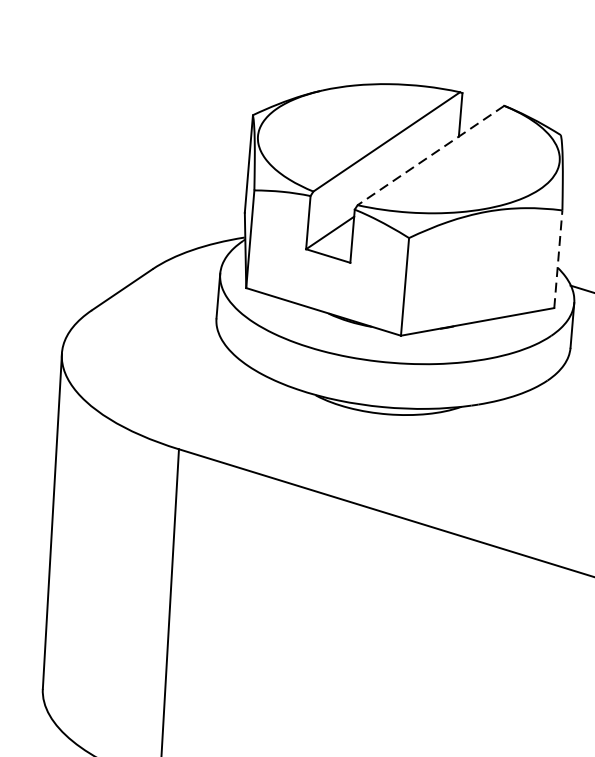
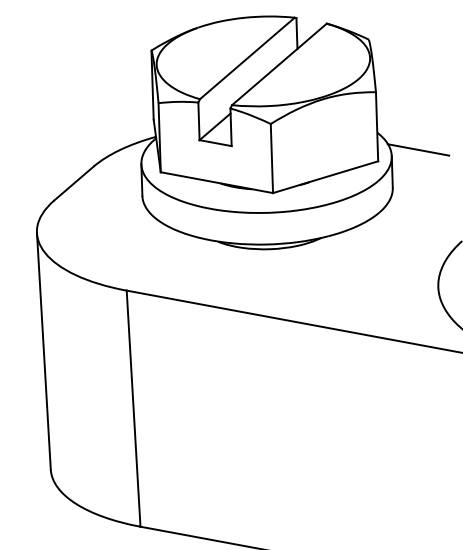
line: (431, 155) -> (279, 64), dashed -> solid
line: (558, 258) -> (377, 126), dashed -> solid

